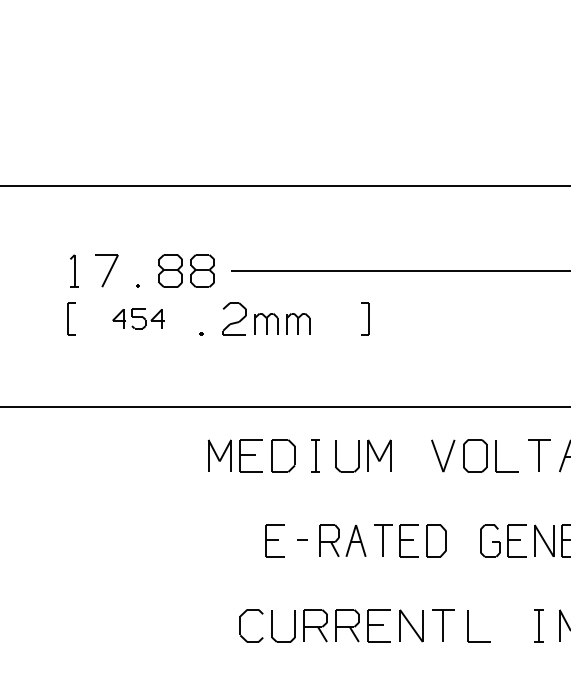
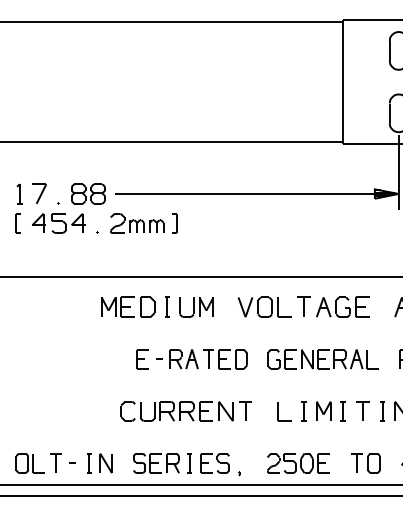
part: (137, 319) -> (58, 223), size x1.67
part: (364, 319) -> (174, 223), moved
part: (479, 626) -> (284, 411), moved

